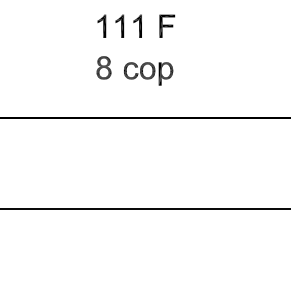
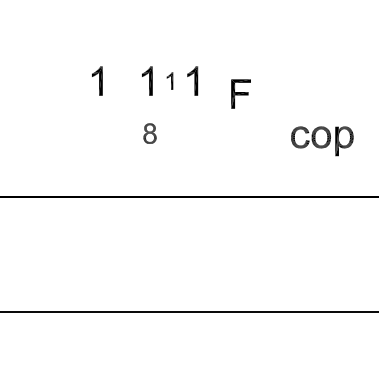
part: (62, 25) -> (97, 80), added
part: (119, 25) -> (169, 80), size x0.6
part: (166, 25) -> (240, 93), moved
part: (103, 67) -> (149, 133), size x0.7
part: (148, 74) -> (322, 141), moved

